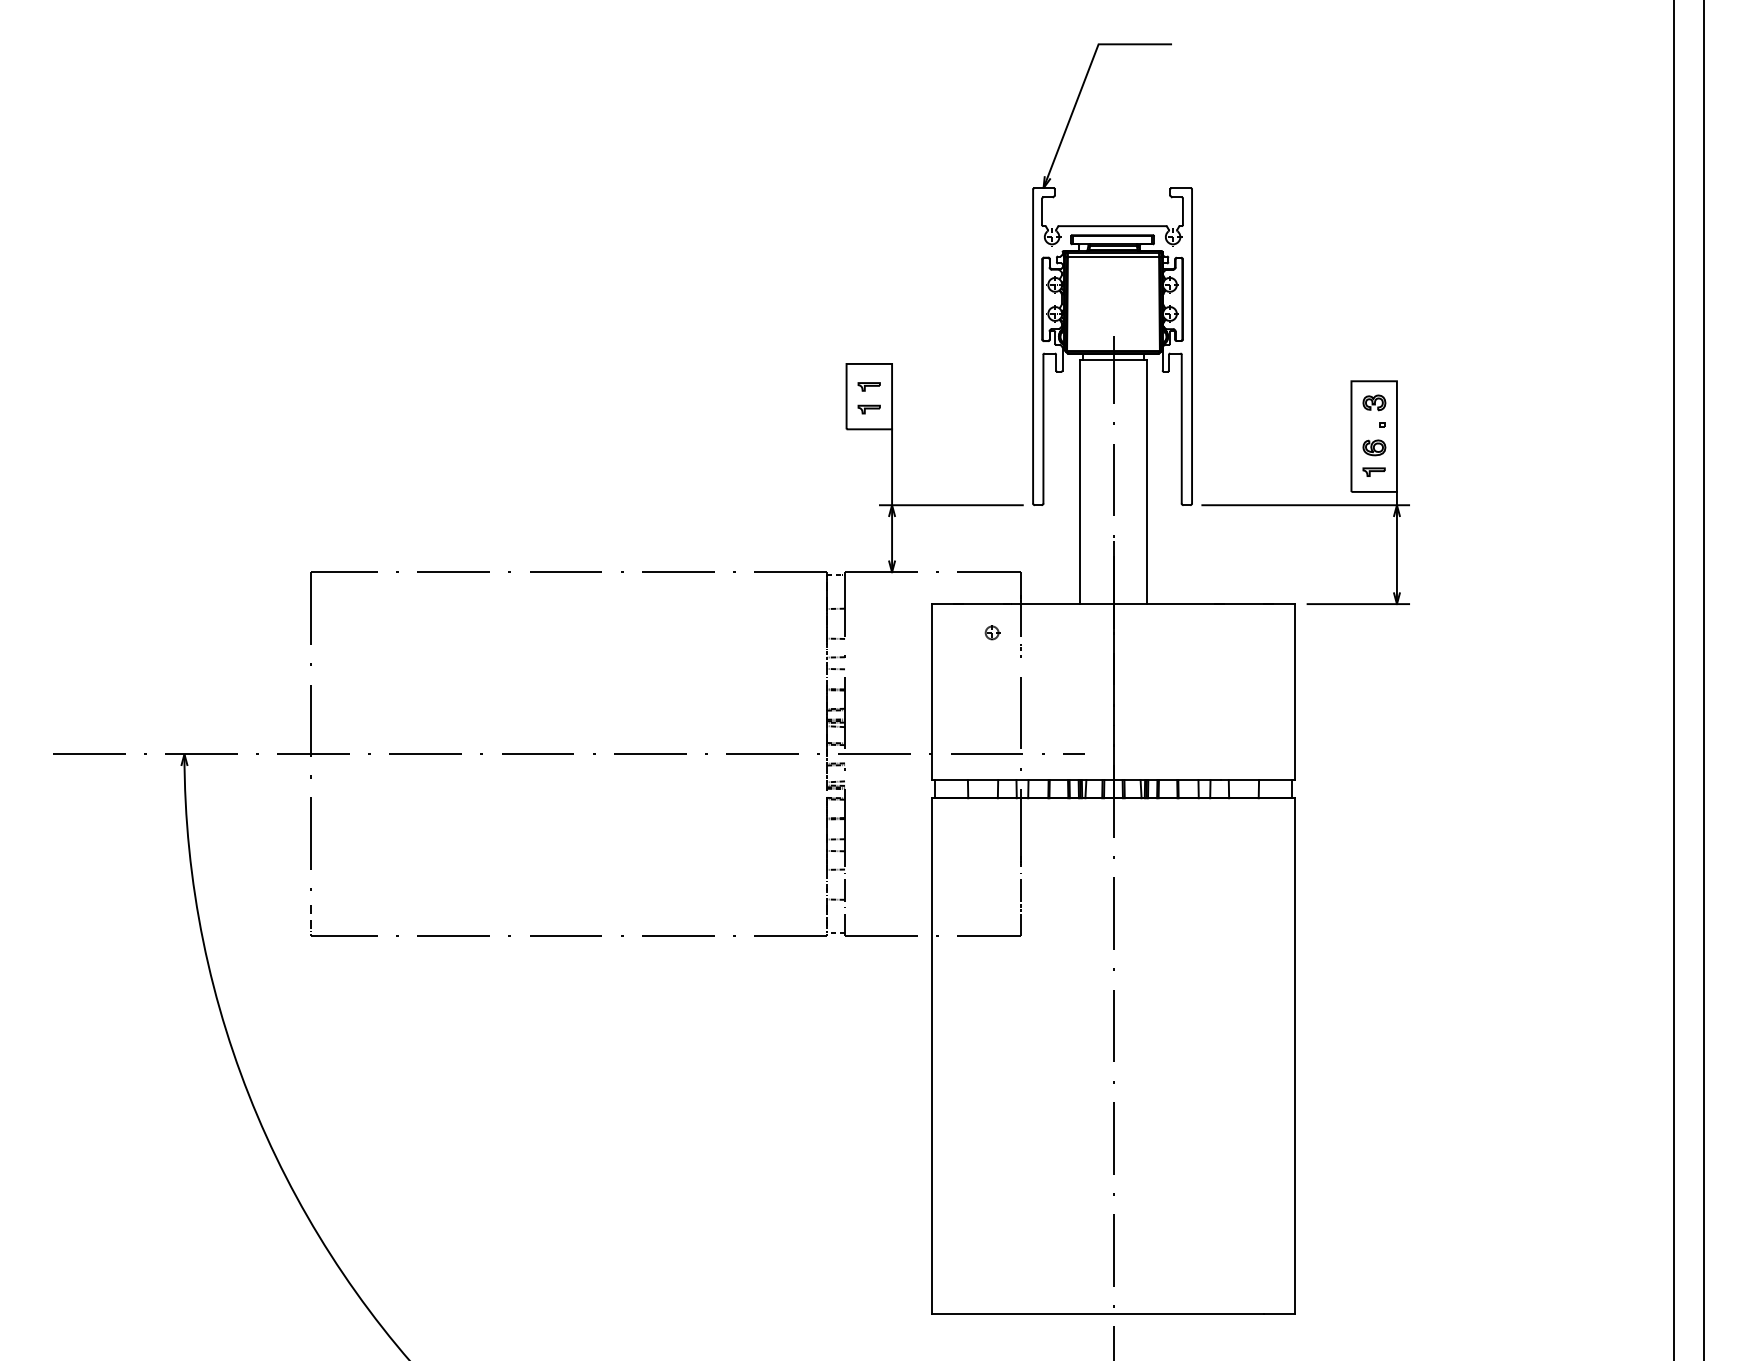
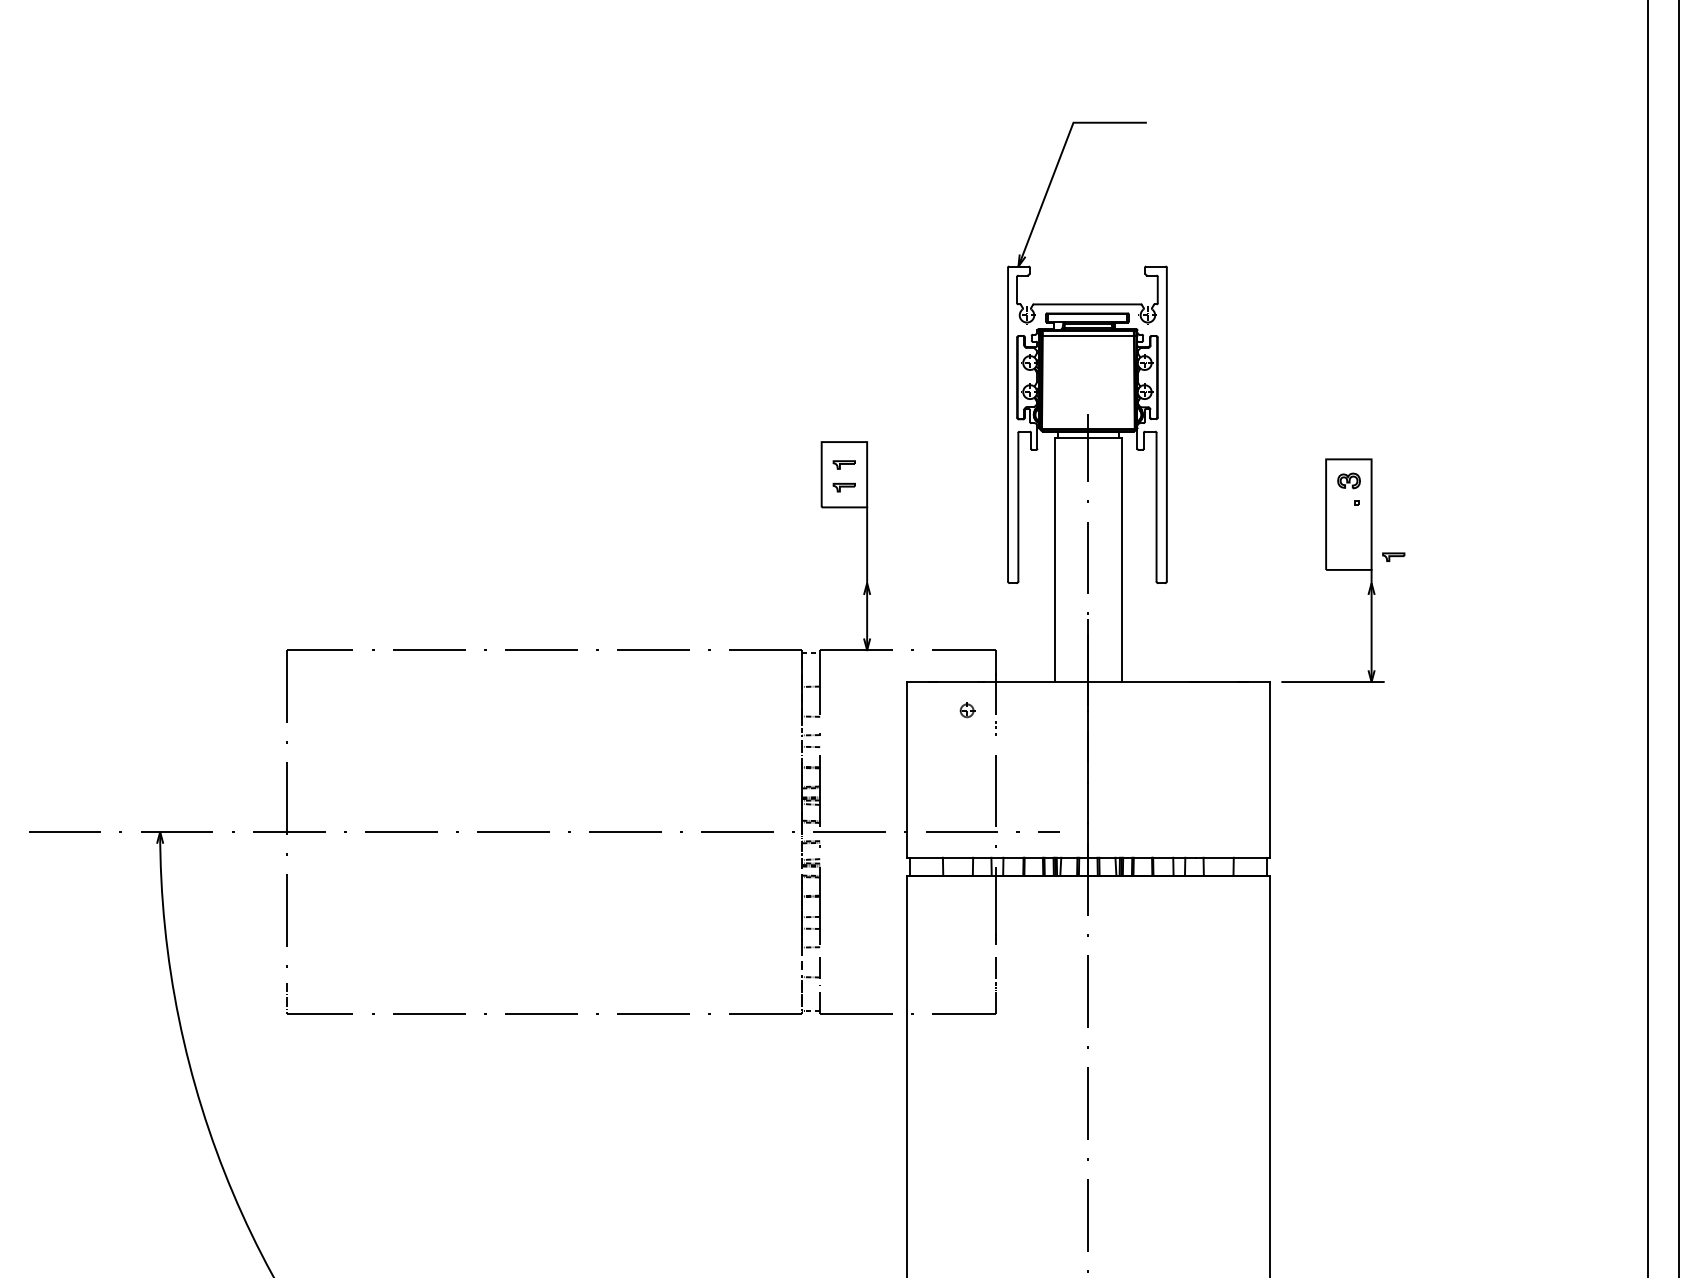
part: (1374, 447) -> (1349, 525), removed
part: (1373, 471) -> (1393, 556), moved
line: (950, 505) -> (925, 583), removed
line: (1305, 505) -> (1280, 583), removed

